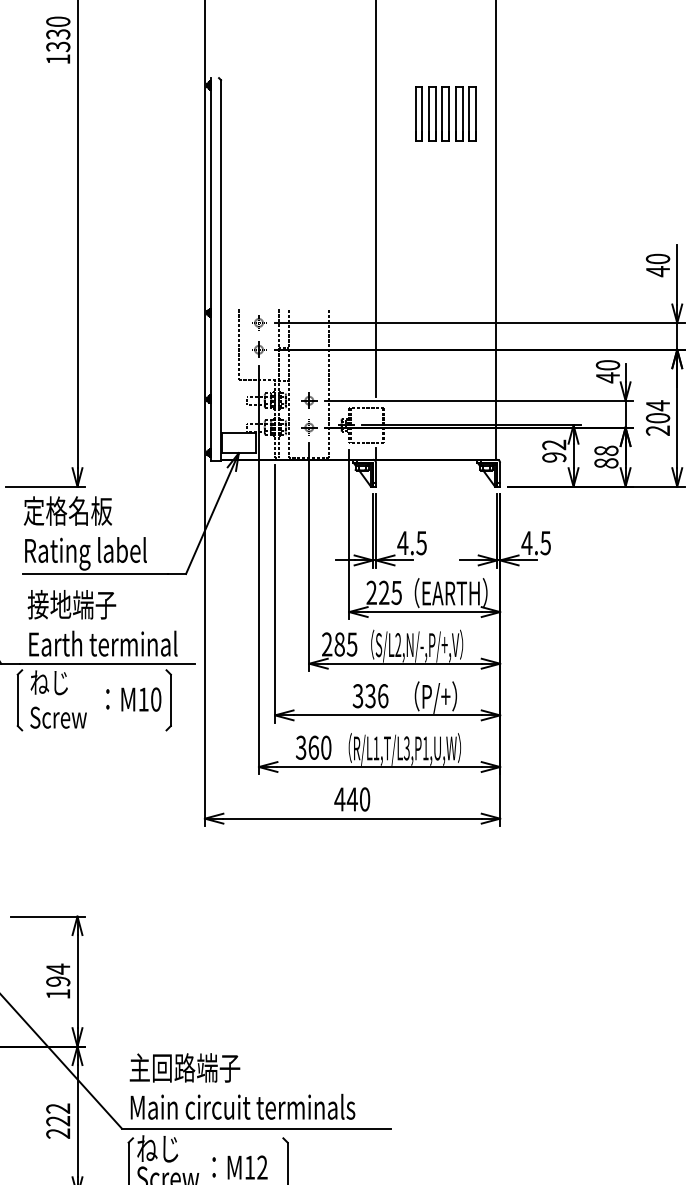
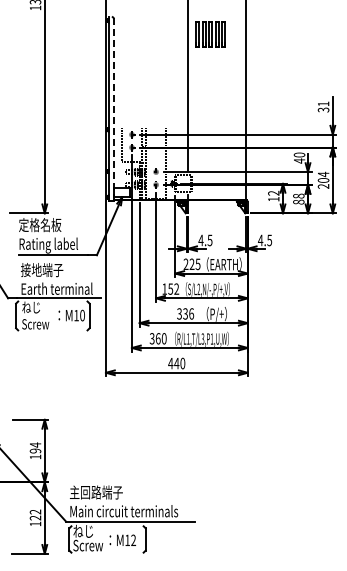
part: (445, 114) -> (210, 34), moved
text: (657, 264) -> (323, 106), 40 -> 31
line: (220, 270) -> (113, 109), solid -> dashed
text: (553, 457) -> (273, 199), 92 -> 12
text: (339, 643) -> (170, 288), 285 -> 152
text: (58, 1132) -> (35, 523), 222 -> 122

